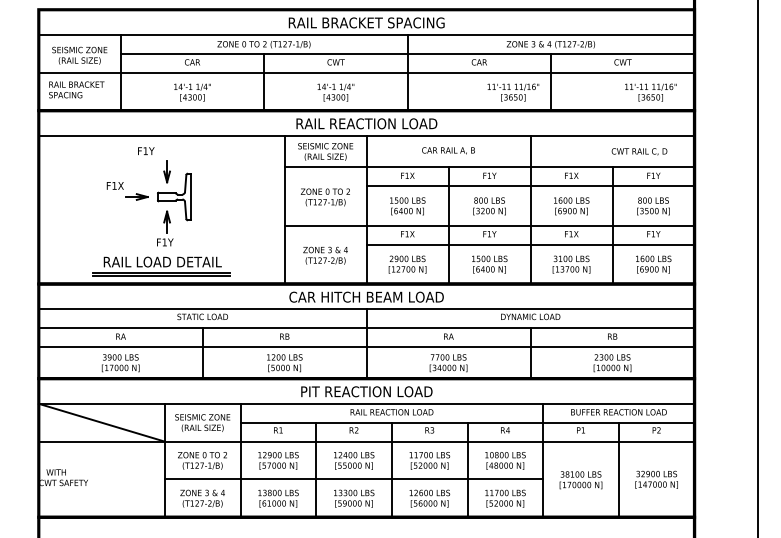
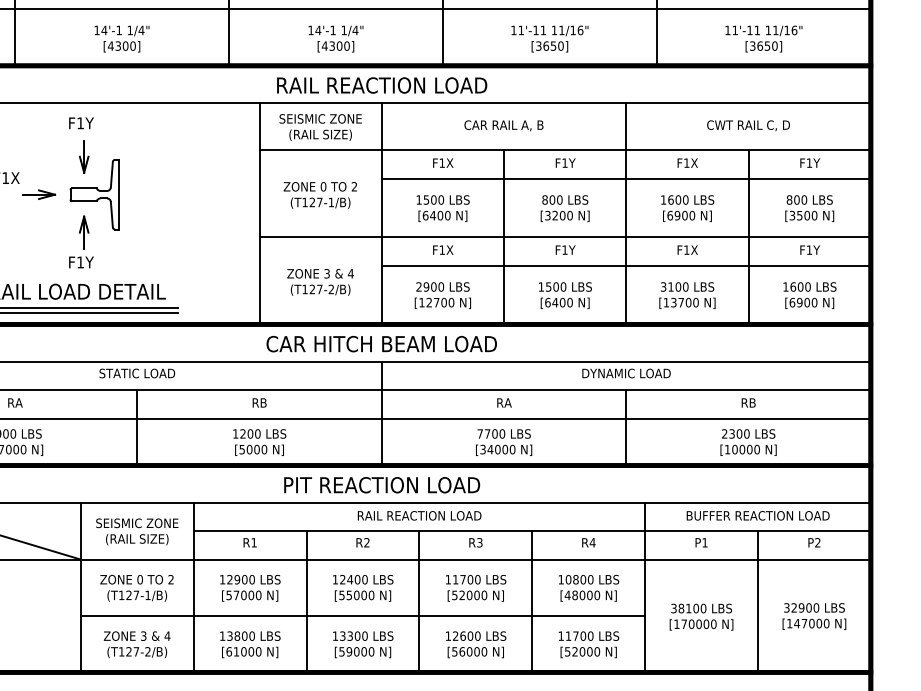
text: (513, 92) -> (550, 38), moved
text: (650, 92) -> (763, 38), moved
text: (146, 150) -> (81, 122), moved
text: (639, 151) -> (748, 125), moved

